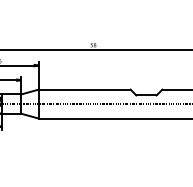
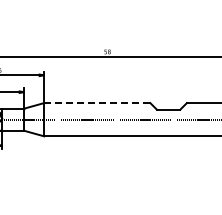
line: (84, 90) -> (97, 103), solid -> dashed

